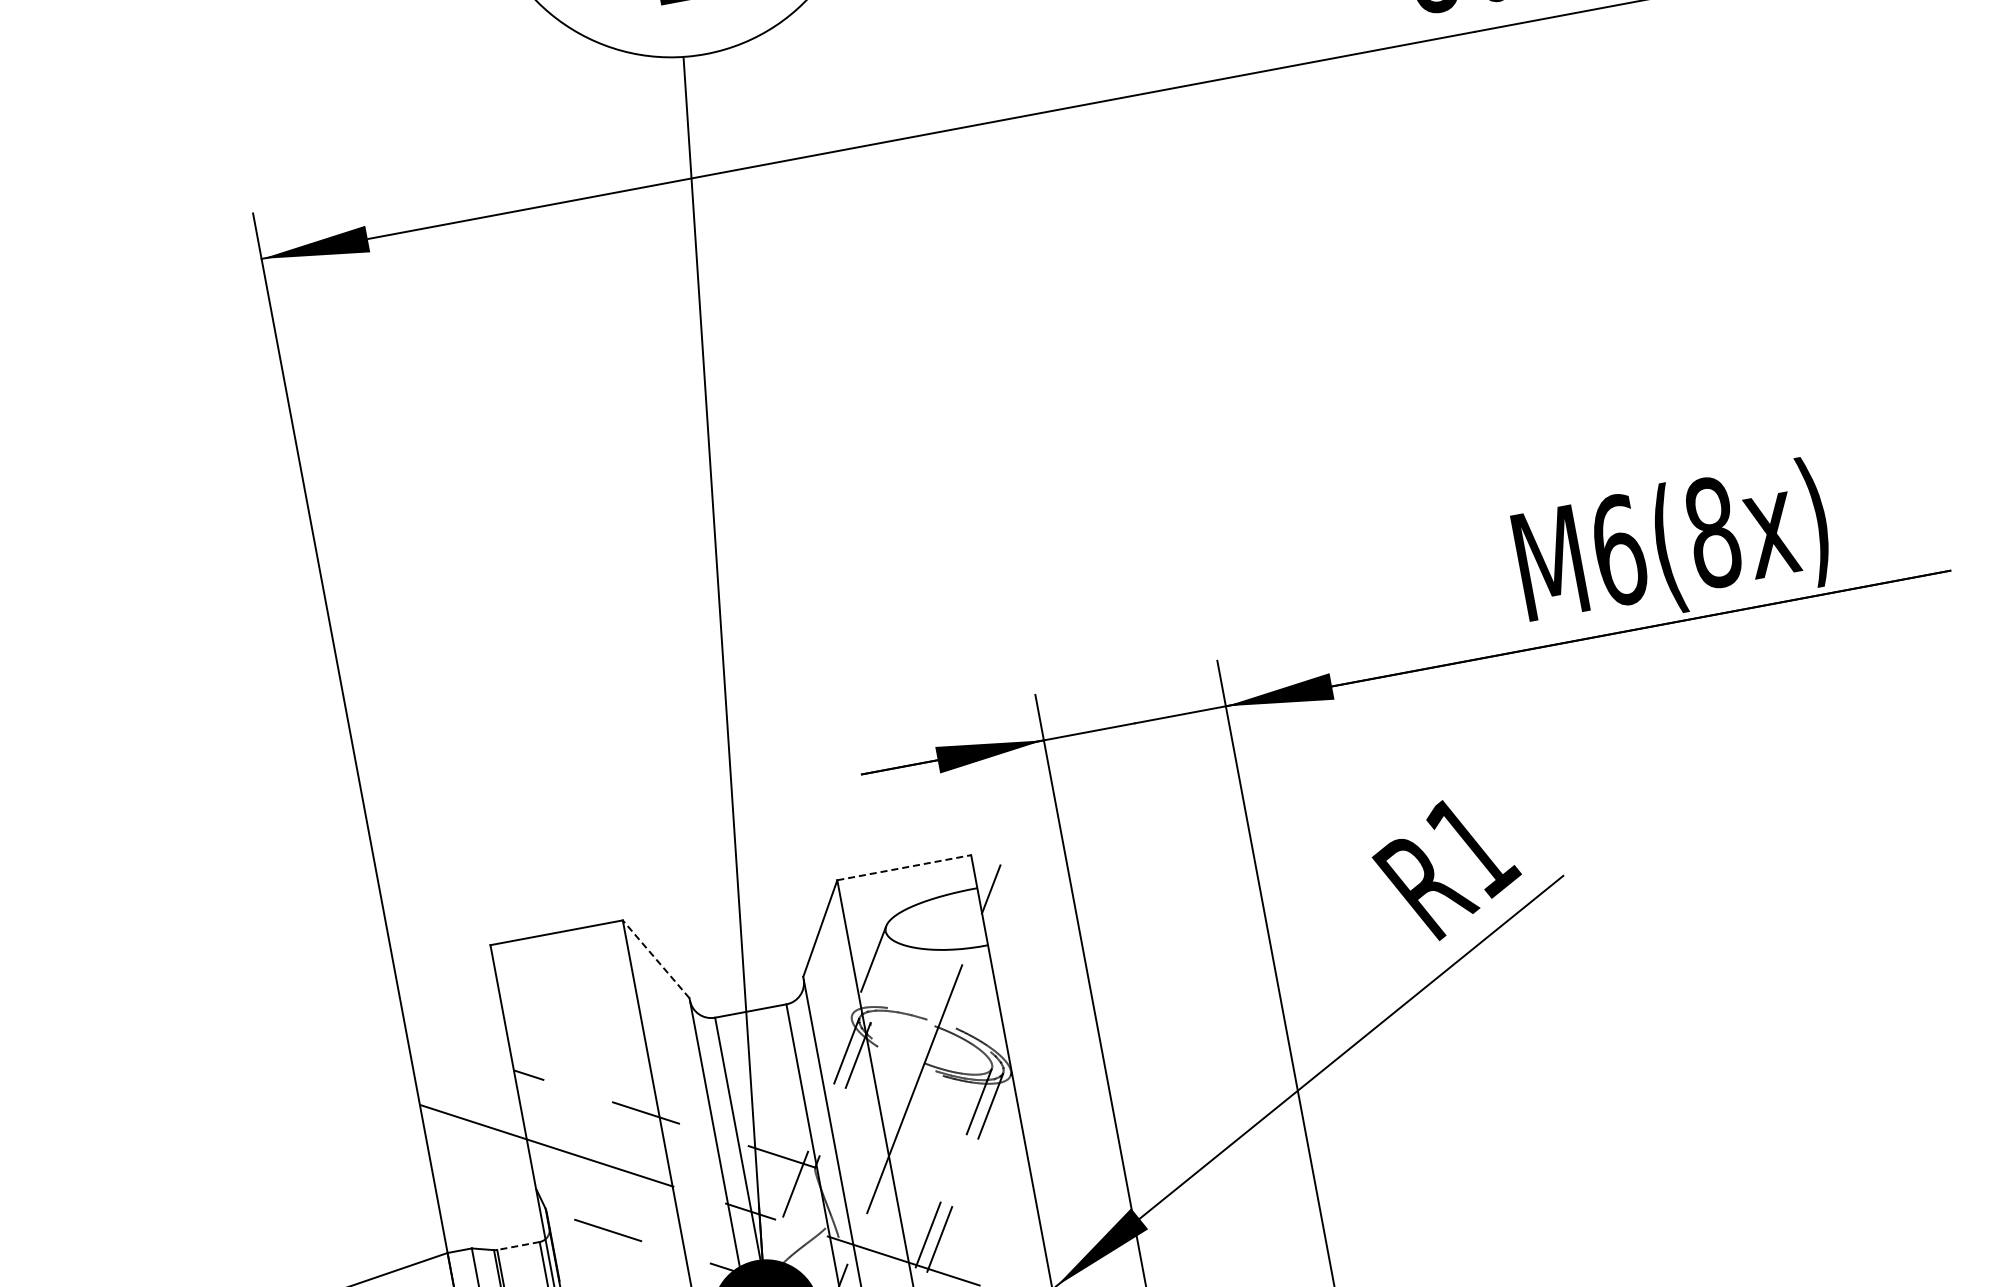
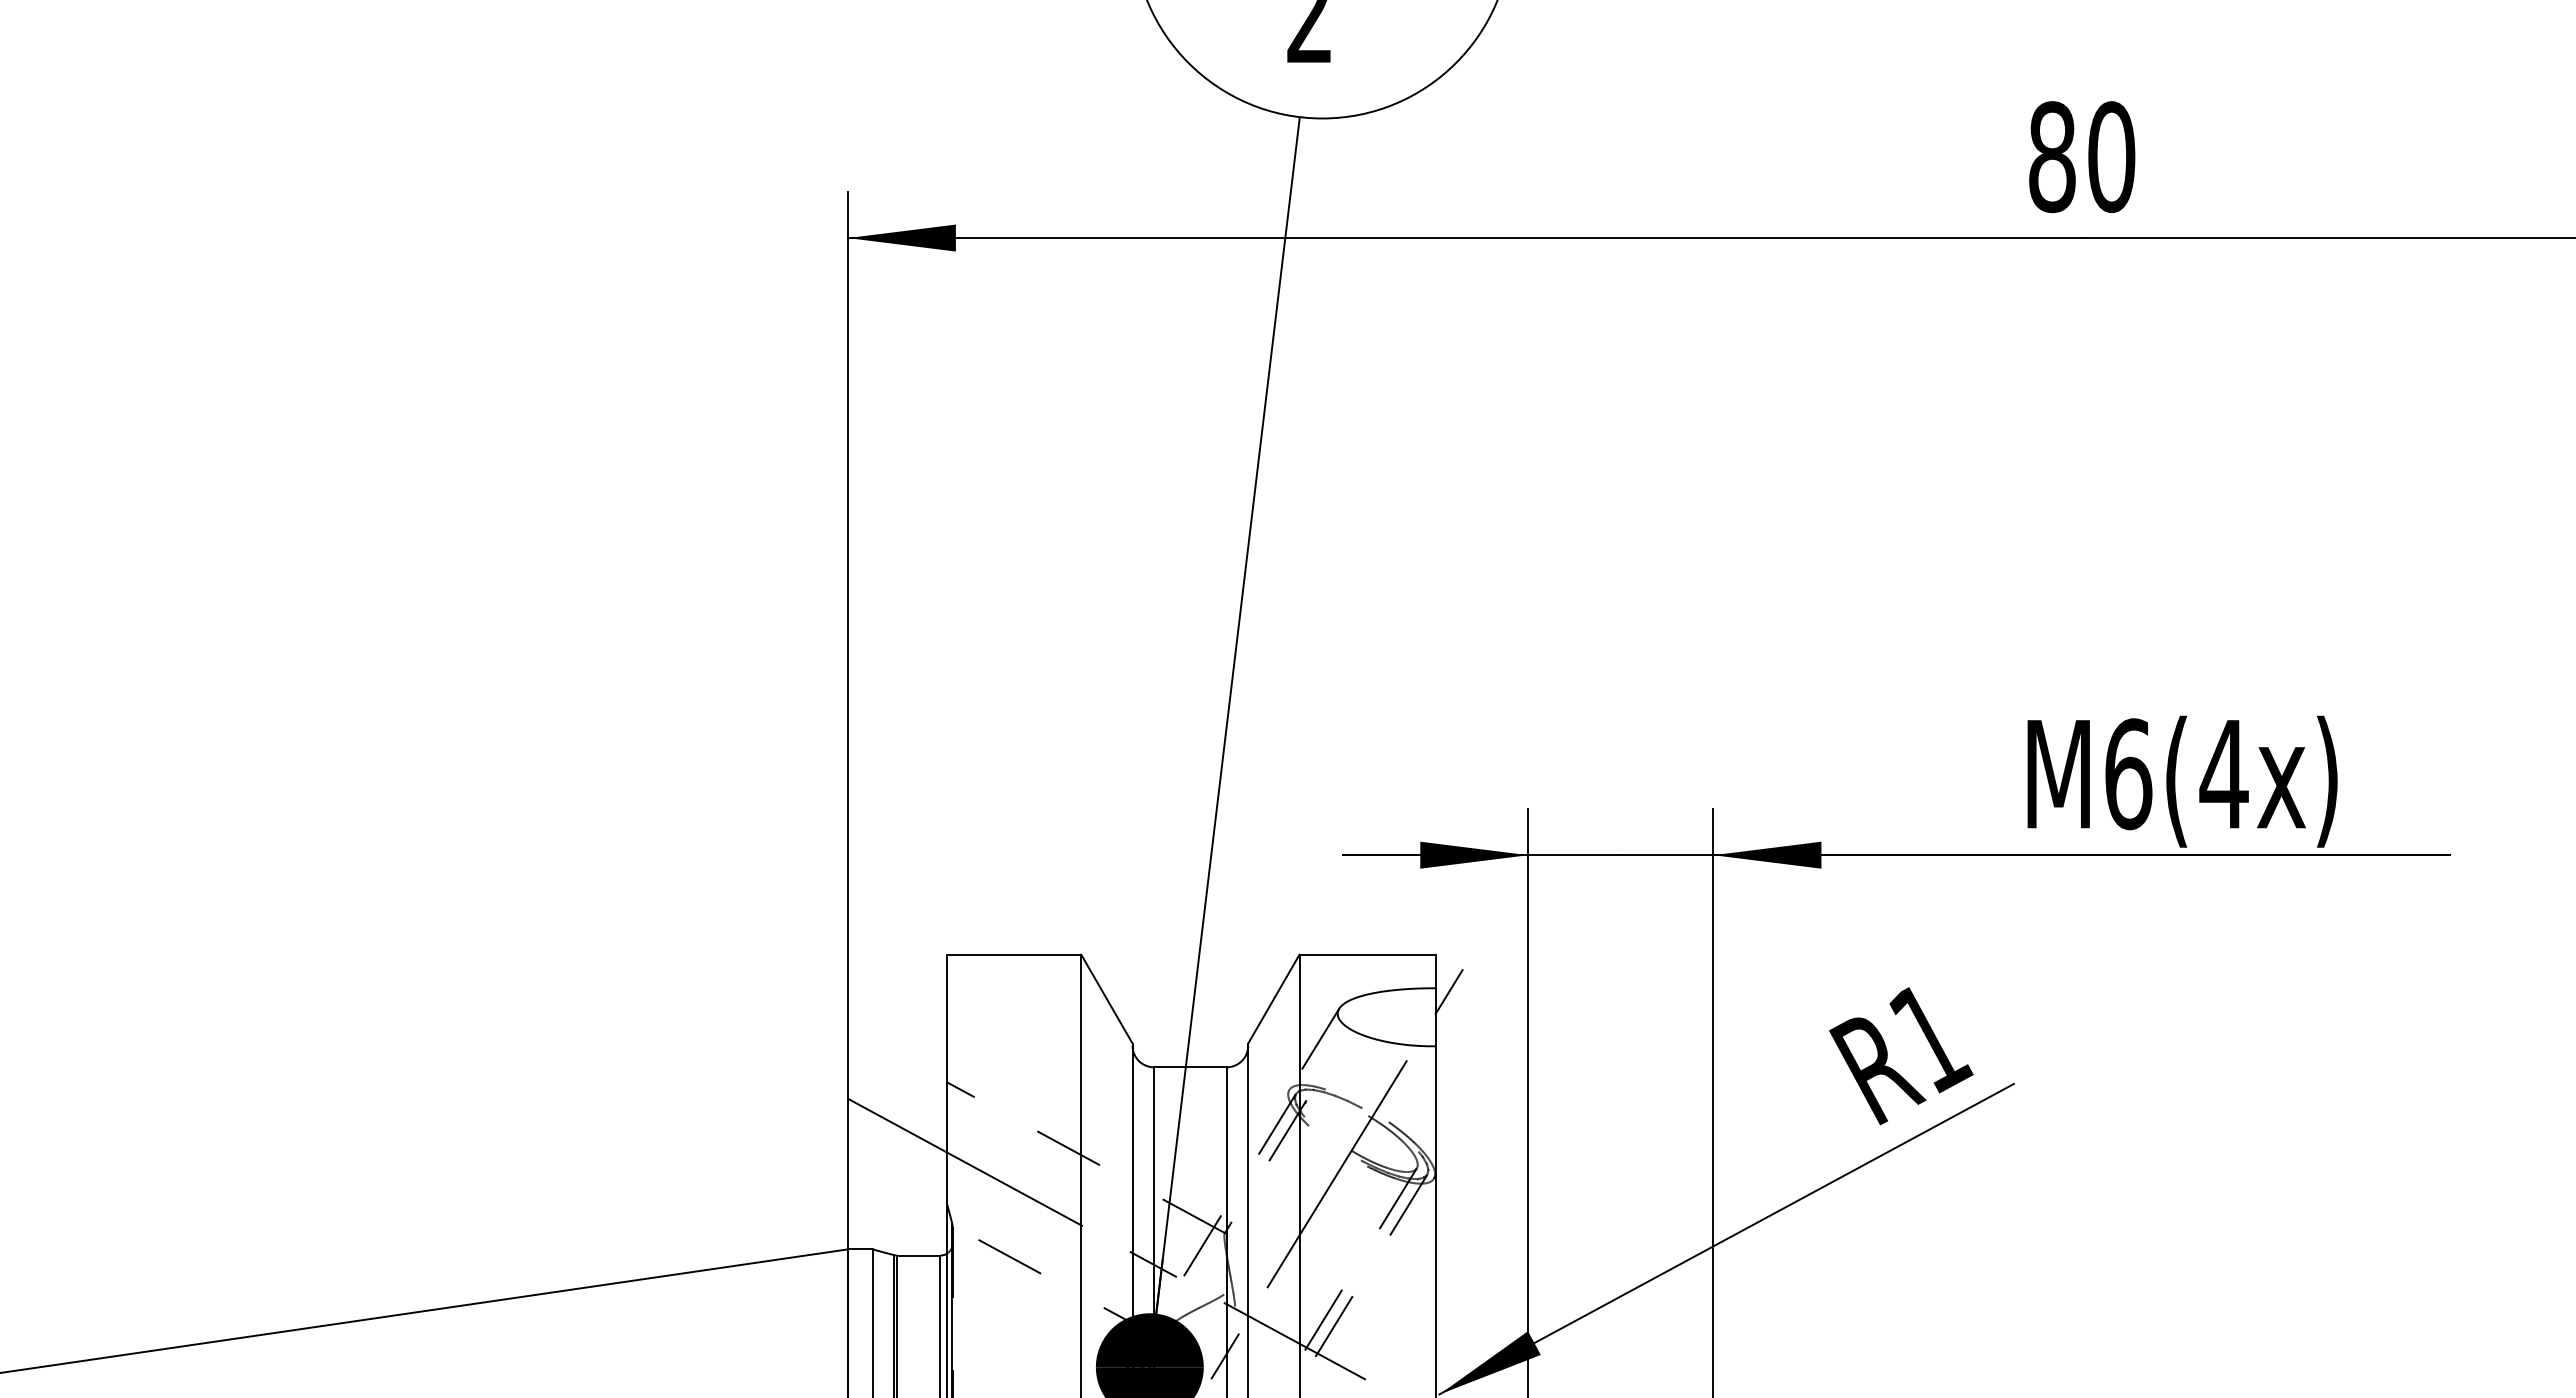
text: (1712, 533) -> (2223, 774), M6(8x) -> M6(4x)
line: (905, 867) -> (1368, 954), dashed -> solid
line: (655, 958) -> (1106, 998), dashed -> solid
line: (518, 1246) -> (918, 1255), dashed -> solid

